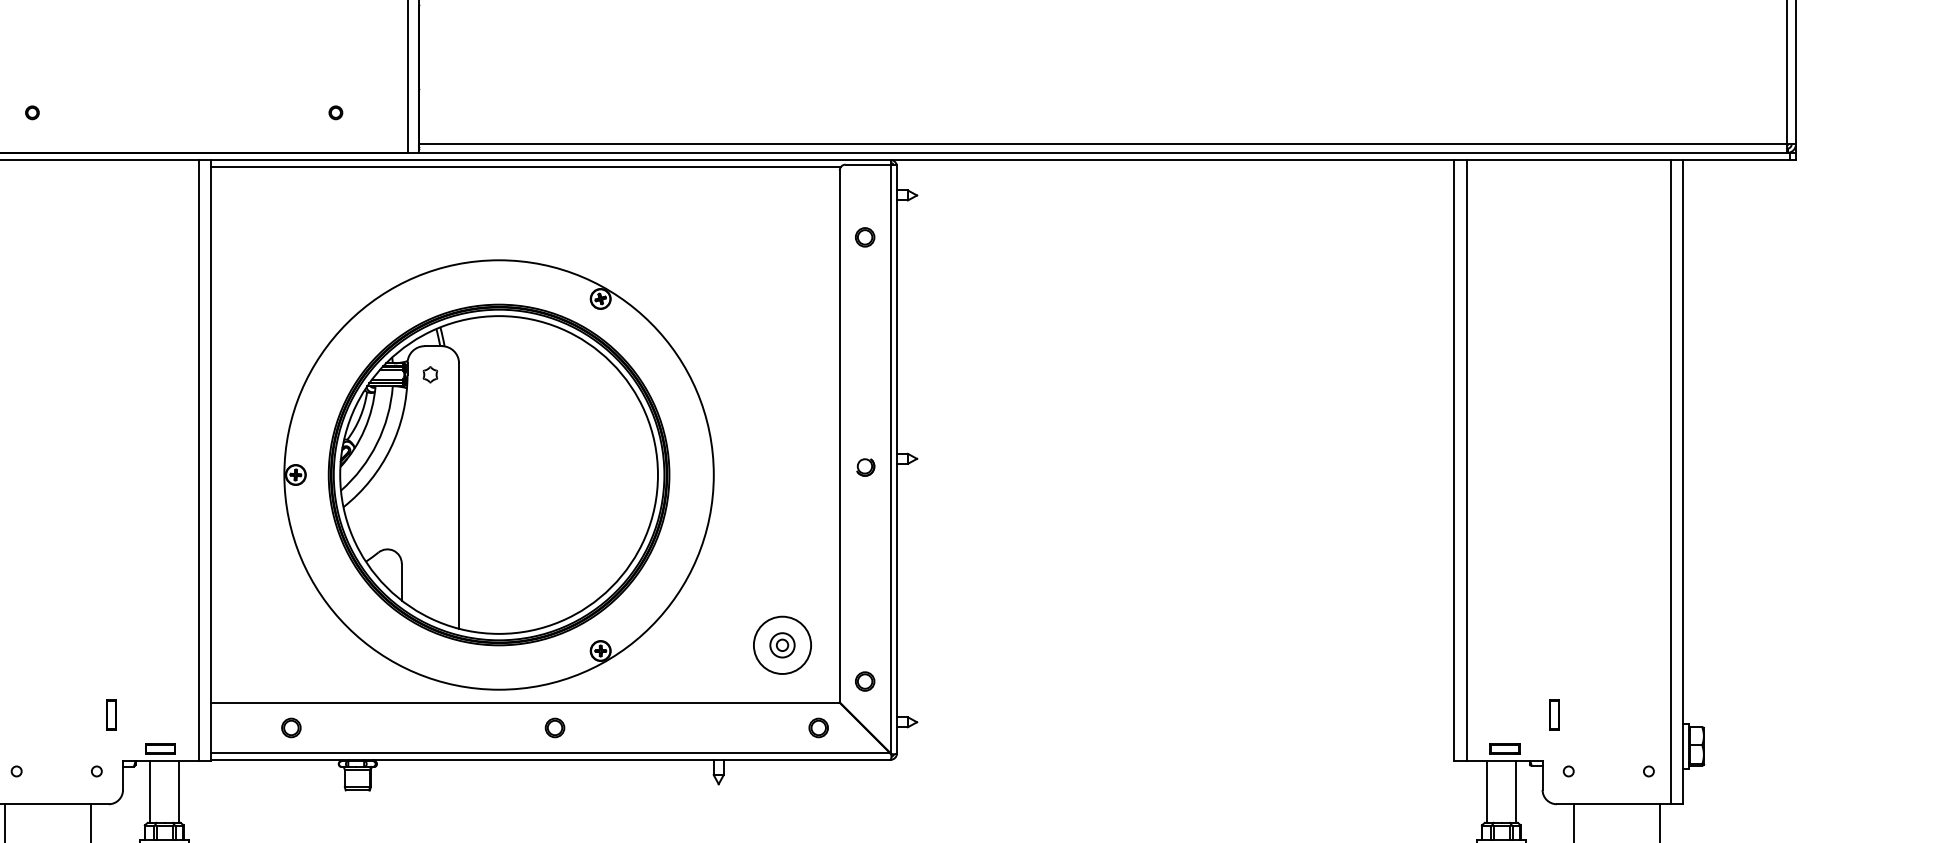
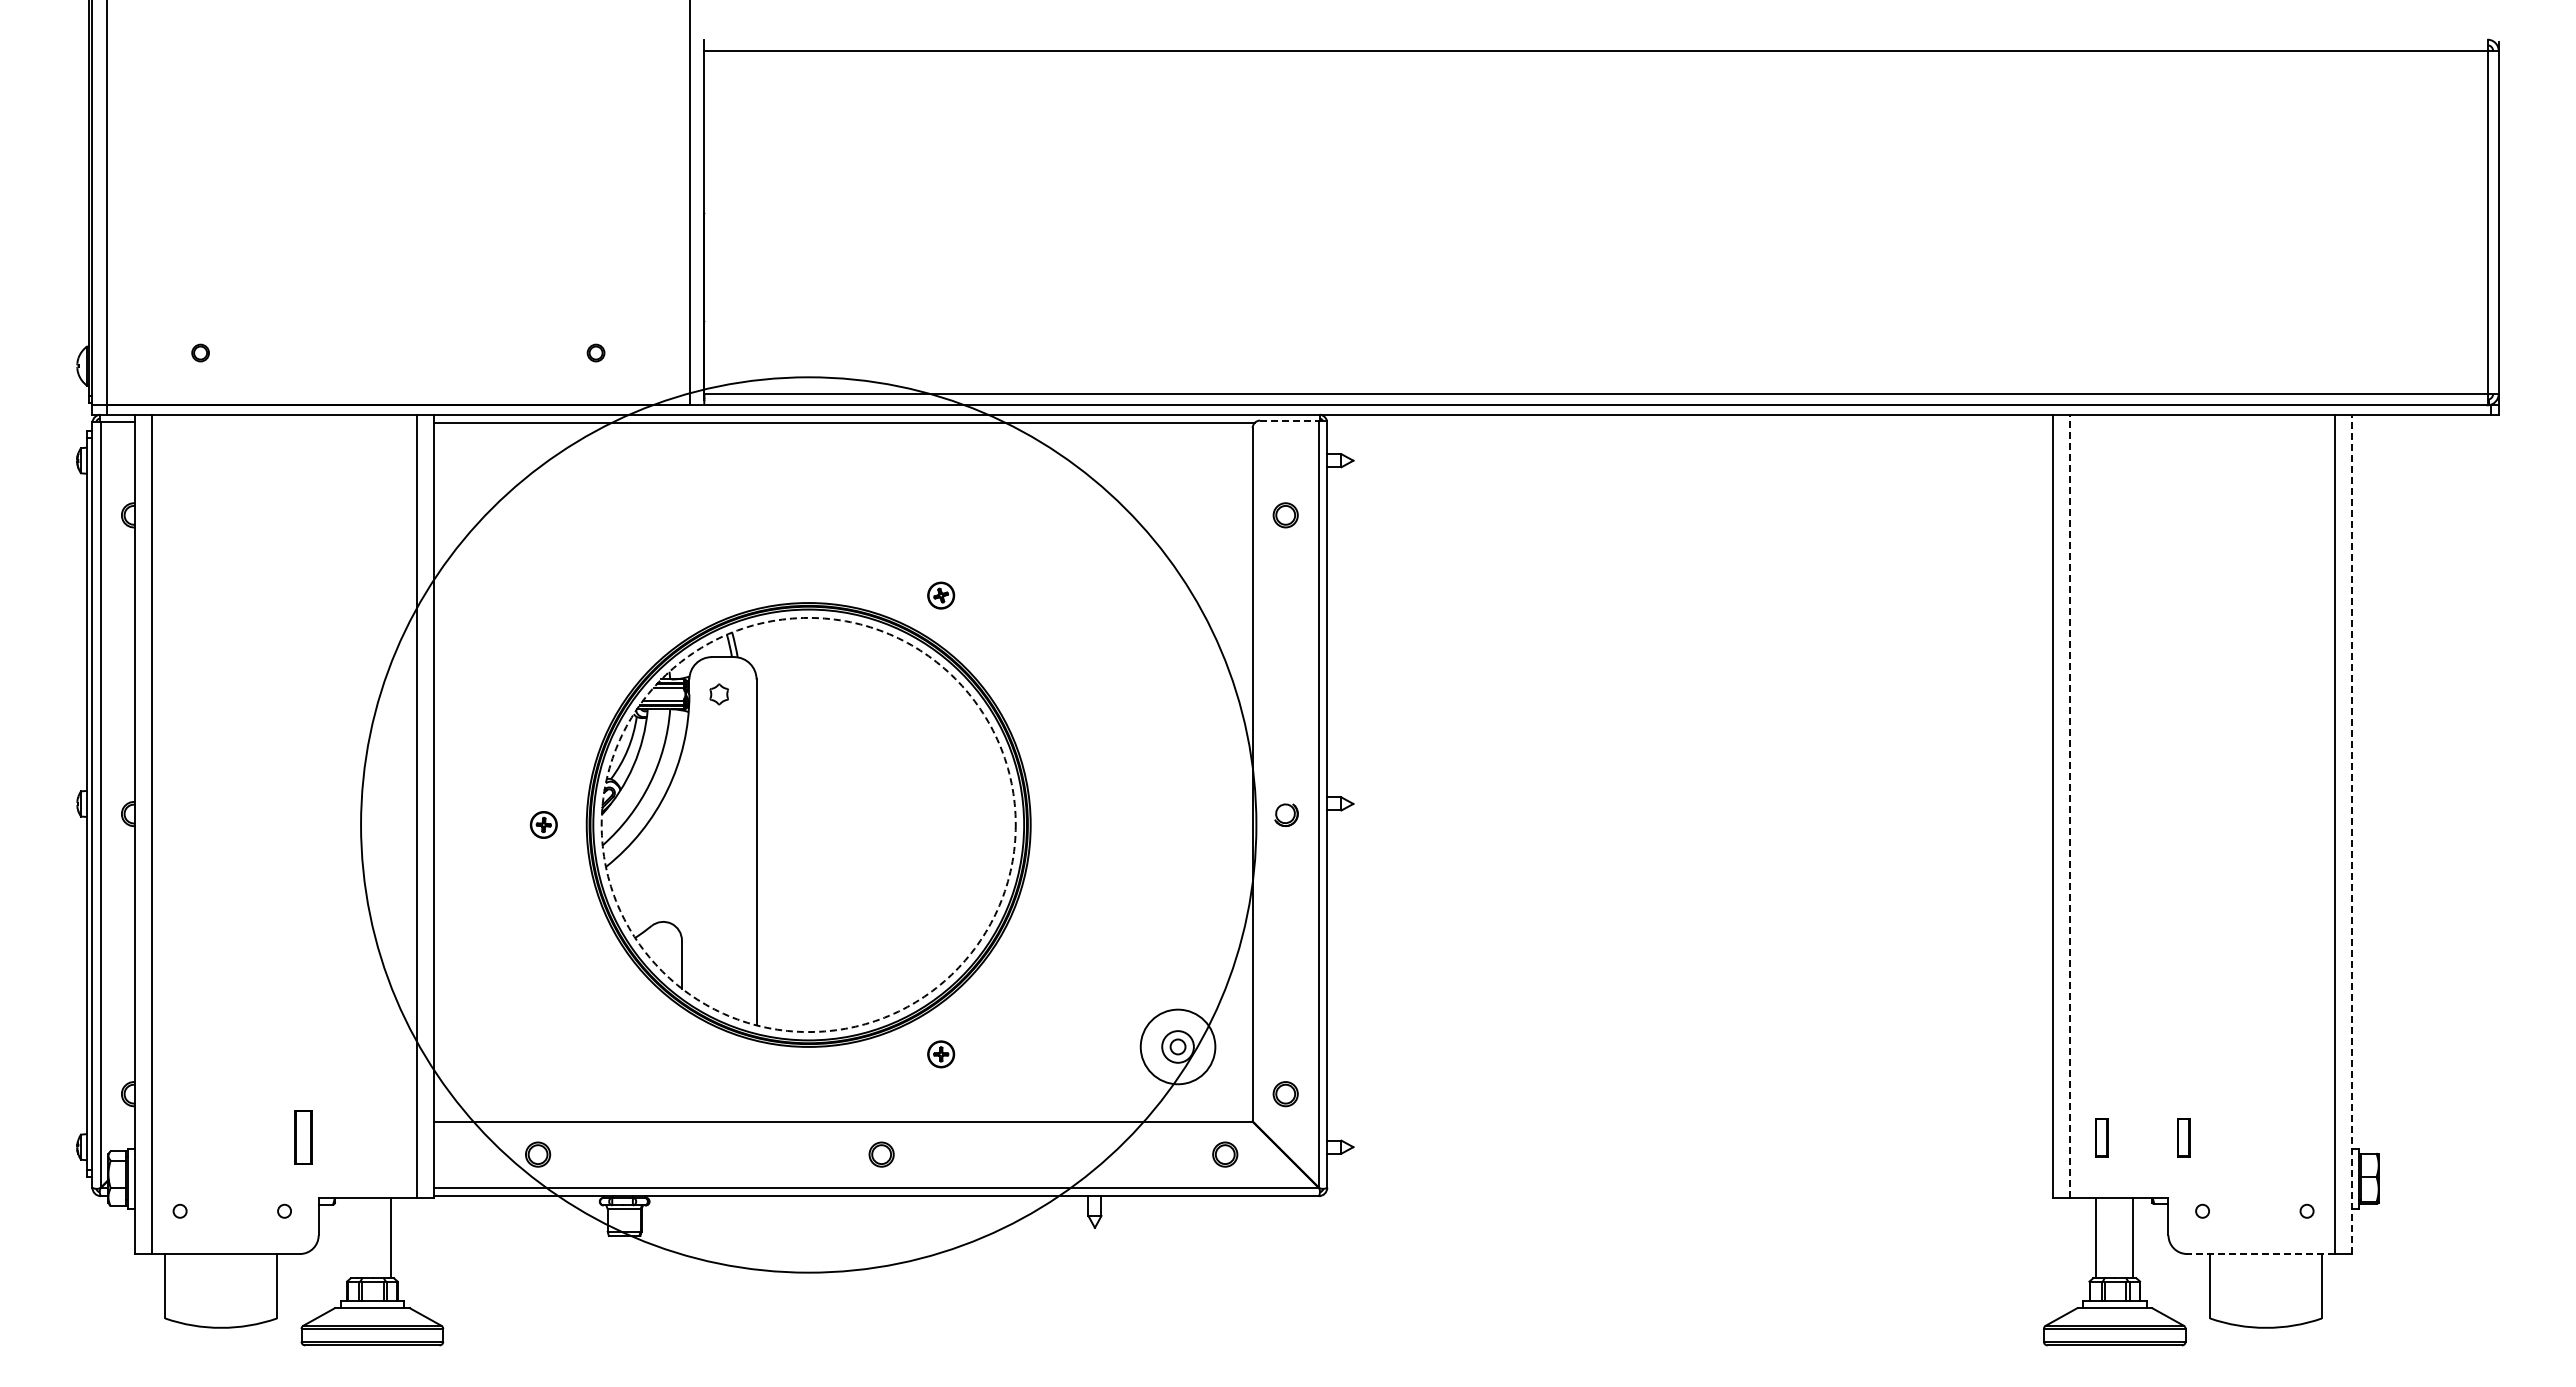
line: (868, 164) -> (1289, 420), solid -> dashed
line: (1466, 460) -> (2069, 806), solid -> dashed
circle: (498, 474) -> (808, 824), size x1.6
circle: (498, 474) -> (808, 824), solid -> dashed
line: (1683, 482) -> (2351, 834), solid -> dashed
part: (110, 714) -> (302, 1137), size x1.4
part: (1491, 714) -> (2101, 1137), added
part: (160, 748) -> (367, 1181), removed
part: (1504, 748) -> (2119, 1181), removed
line: (149, 792) -> (353, 1238), removed
line: (1613, 804) -> (2260, 1254), solid -> dashed

